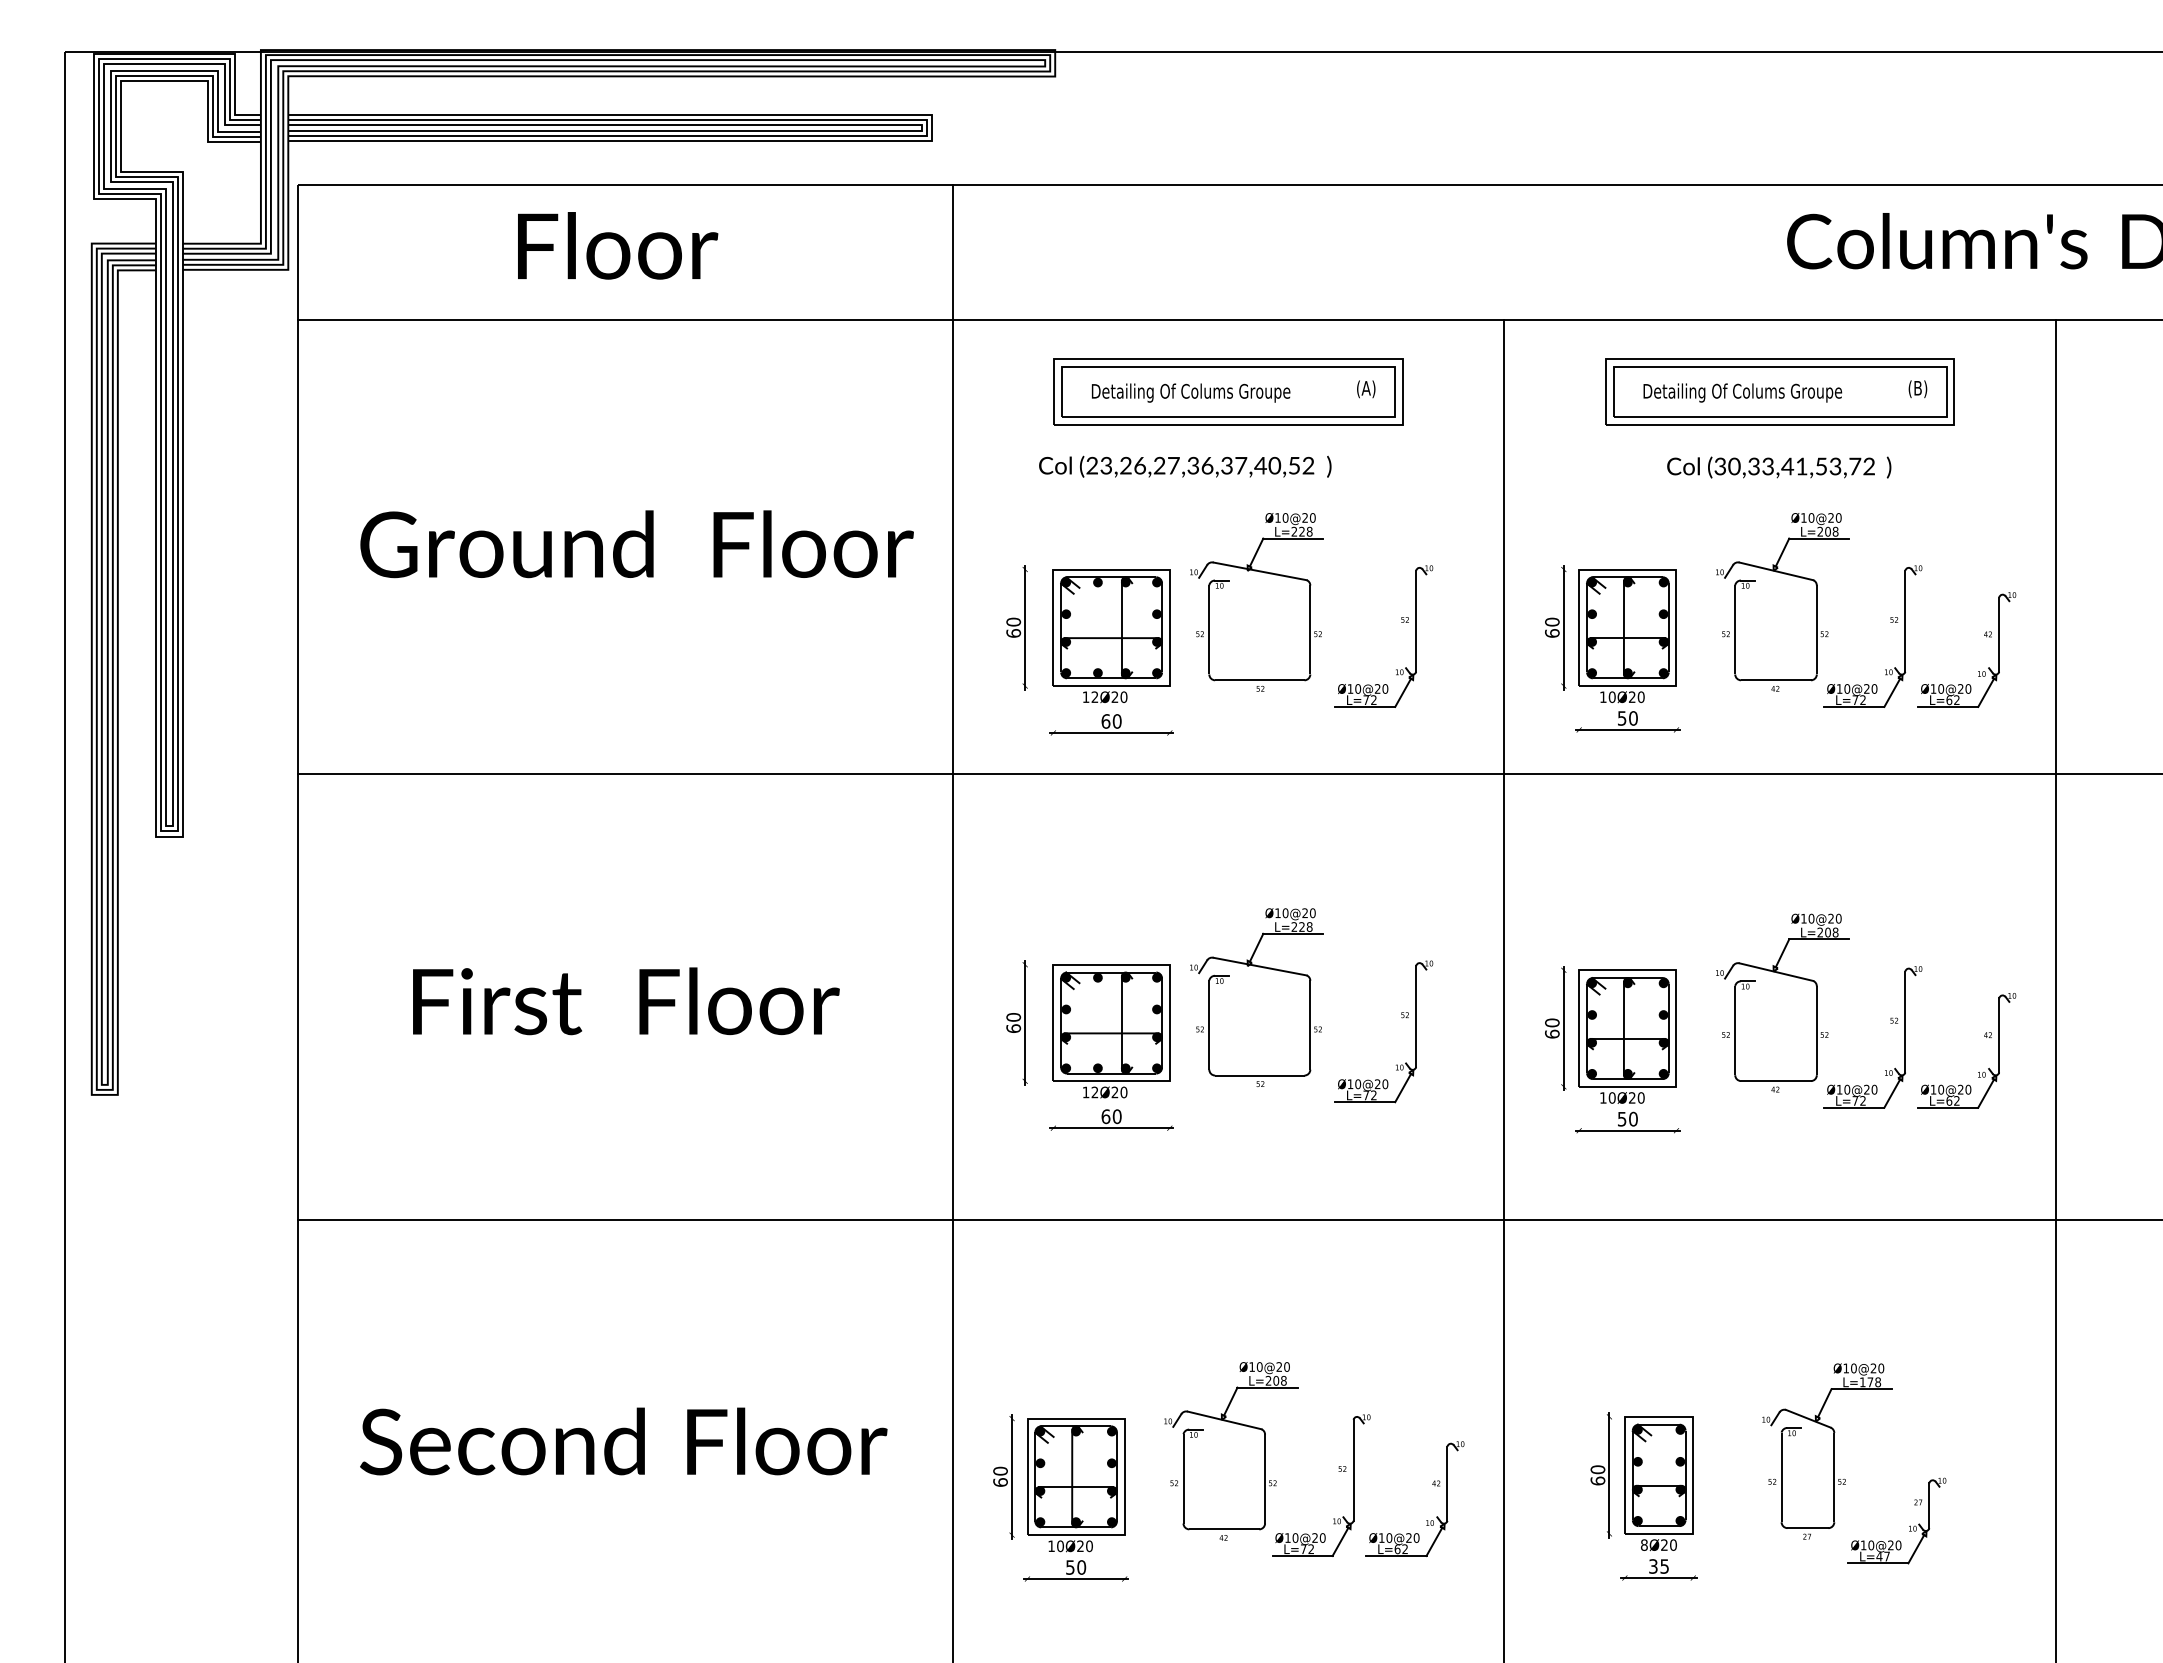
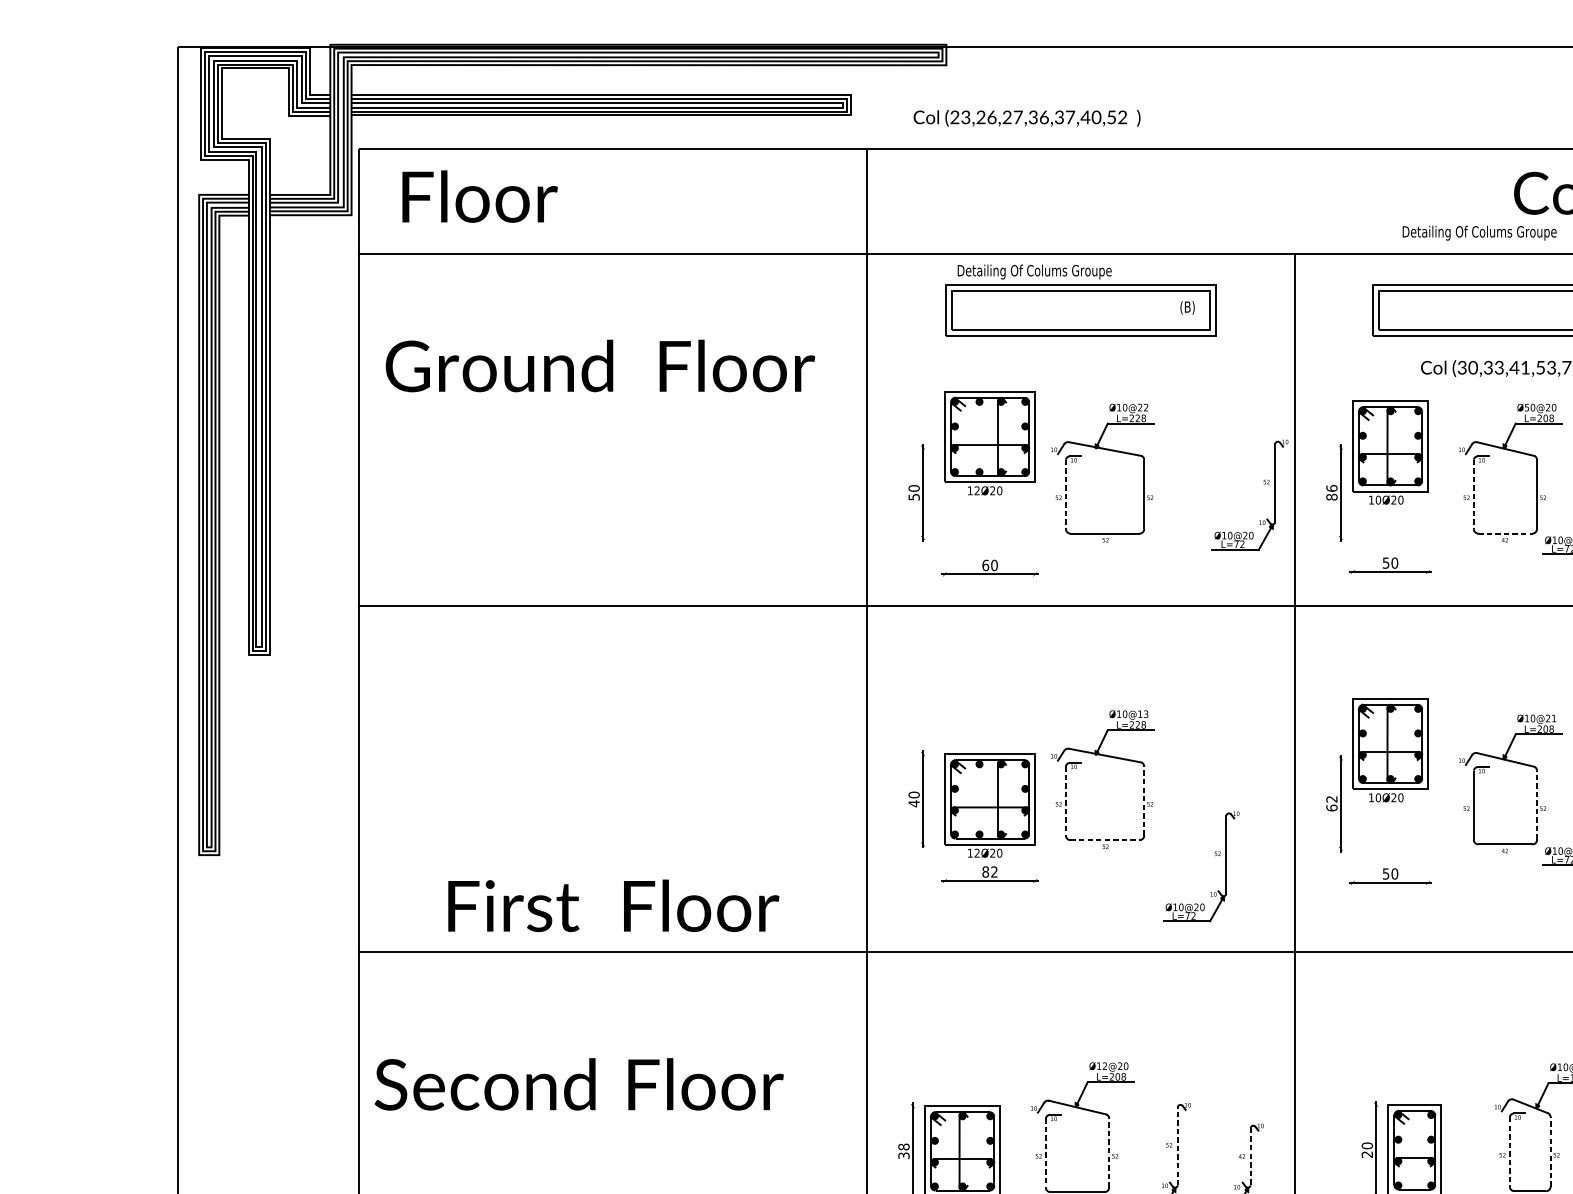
text: (618, 245) -> (480, 196), moved
text: (1365, 388) -> (1187, 307), (A) -> (B)
text: (1190, 392) -> (1034, 271), moved
text: (1742, 392) -> (1479, 232), moved
text: (1185, 466) -> (1027, 118), moved
text: (1312, 517) -> (1145, 407), Ø10@20 -> Ø10@22
text: (1803, 517) -> (1526, 407), Ø10@20 -> Ø50@20
text: (636, 544) -> (599, 366), moved
part: (1401, 622) -> (1263, 484), moved
text: (1552, 627) -> (1332, 492), 60 -> 86
line: (1209, 629) -> (1066, 494), solid -> dashed
line: (1735, 629) -> (1474, 494), solid -> dashed
text: (1013, 633) -> (914, 497), 60 -> 50
part: (1111, 636) -> (990, 443), moved
part: (1627, 636) -> (1390, 453), moved
line: (1776, 680) -> (1505, 533), solid -> dashed
text: (1308, 913) -> (1142, 714), Ø10@20 -> Ø10@13
text: (1838, 918) -> (1553, 718), Ø10@20 -> Ø10@21
text: (626, 1001) -> (613, 906), moved
part: (1401, 1017) -> (1214, 855), moved
text: (1552, 1022) -> (1332, 798), 60 -> 62
line: (1209, 1025) -> (1066, 801), solid -> dashed
line: (1310, 1025) -> (1144, 801), solid -> dashed
text: (1013, 1028) -> (914, 803), 60 -> 40
line: (1816, 1030) -> (1536, 805), solid -> dashed
part: (1627, 1036) -> (1390, 750), moved
line: (1260, 1075) -> (1105, 840), solid -> dashed
text: (1111, 1116) -> (990, 871), 60 -> 82
text: (1259, 1366) -> (1104, 1065), Ø10@20 -> Ø12@20
text: (623, 1441) -> (578, 1084), moved
line: (1353, 1470) -> (1177, 1146), solid -> dashed
text: (1000, 1476) -> (903, 1151), 60 -> 38
line: (1781, 1477) -> (1509, 1151), solid -> dashed
line: (1834, 1477) -> (1550, 1151), solid -> dashed
line: (1183, 1478) -> (1045, 1152), solid -> dashed
line: (1265, 1478) -> (1109, 1152), solid -> dashed
text: (1597, 1480) -> (1366, 1154), 60 -> 20
line: (1447, 1484) -> (1250, 1157), solid -> dashed

